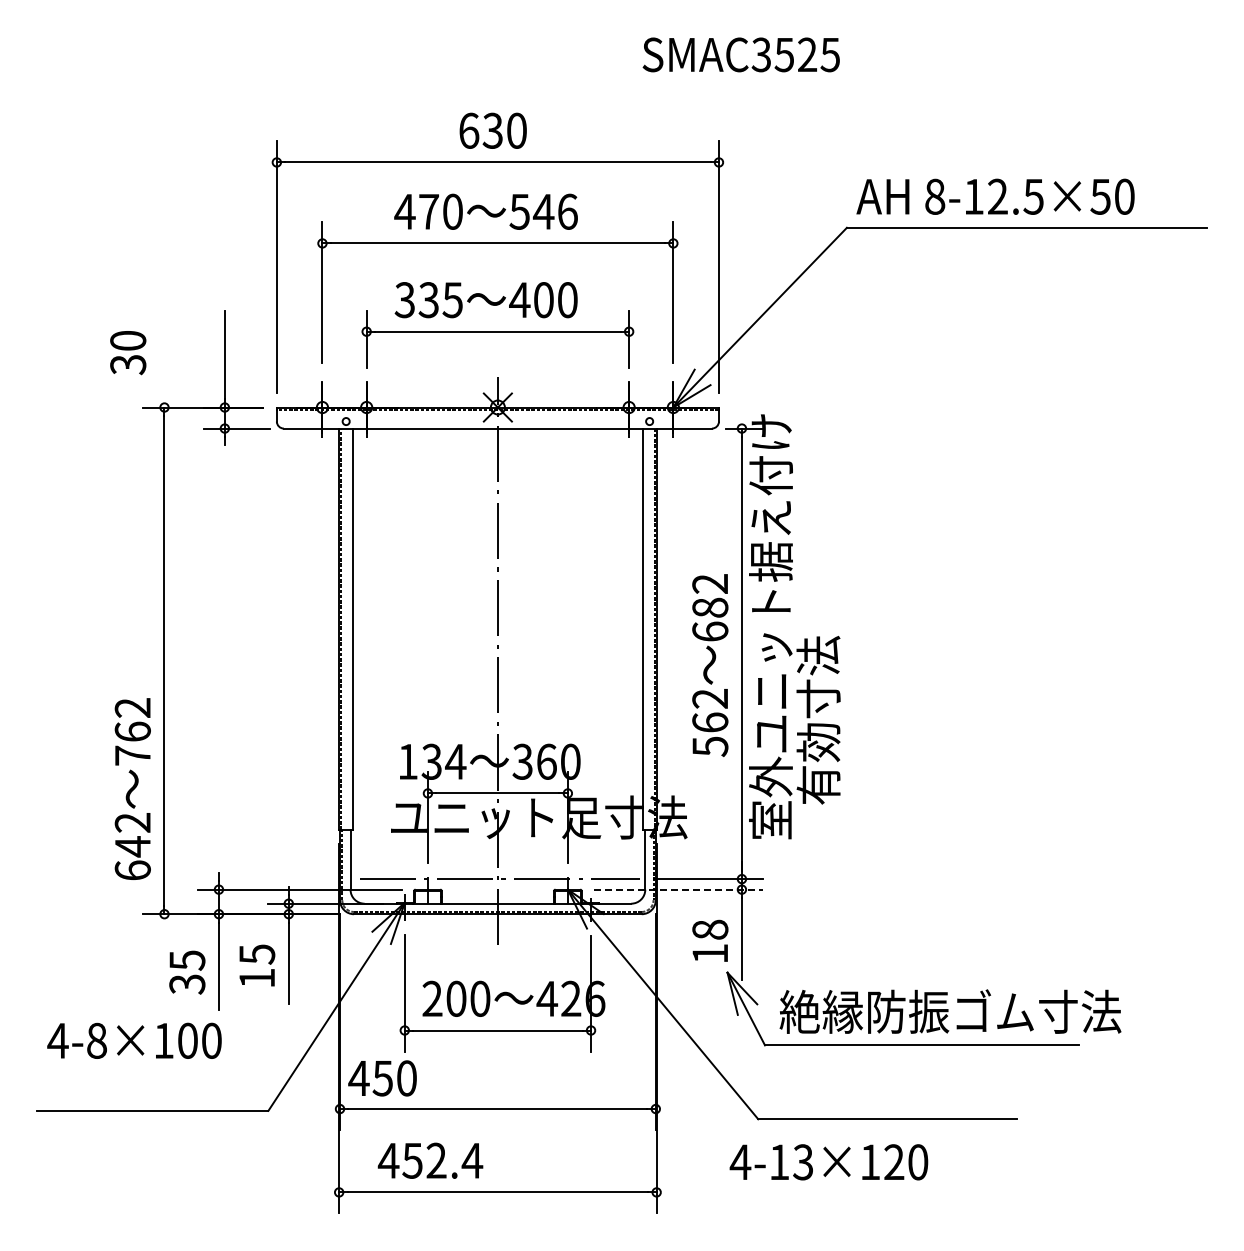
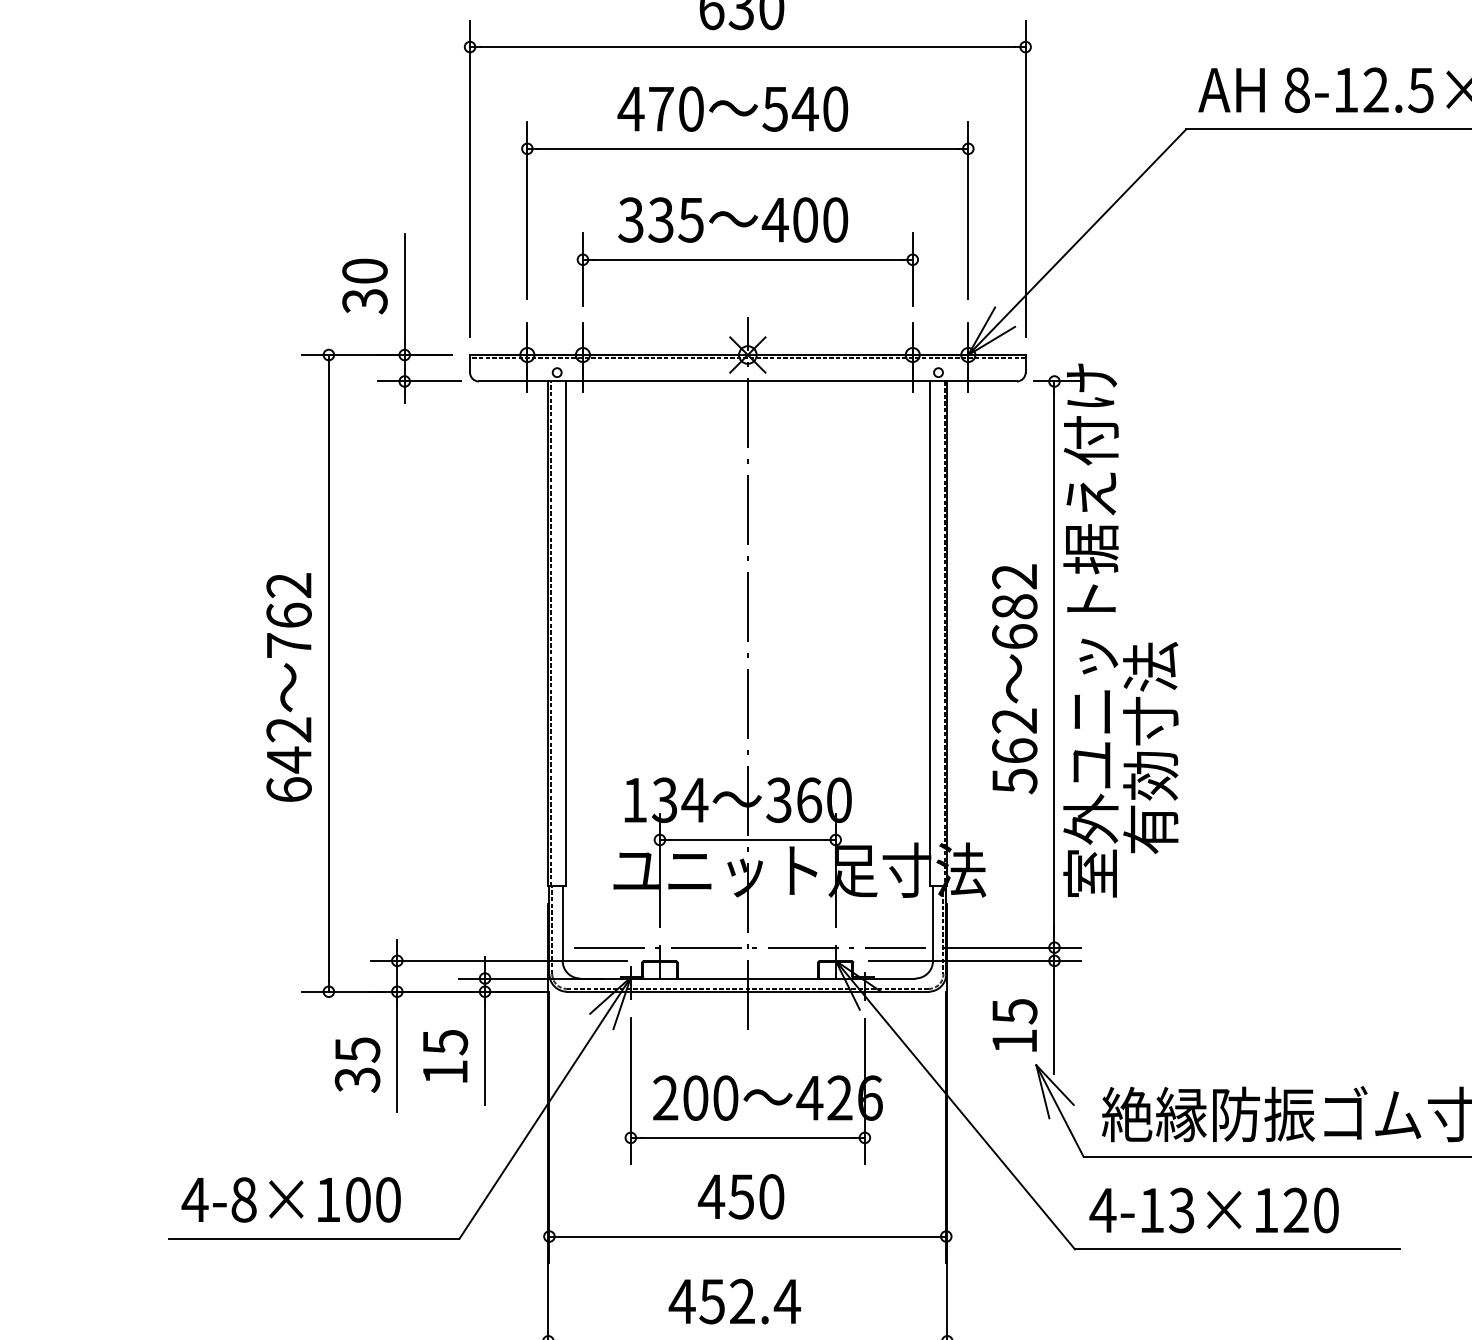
text: (567, 211) -> (835, 108), 546 -> 540
text: (128, 353) -> (365, 287), moved
text: (132, 788) -> (288, 686), moved
line: (679, 889) -> (976, 960), dashed -> solid
text: (710, 929) -> (1014, 1010), 18 -> 15
text: (134, 1040) -> (291, 1199), moved
text: (382, 1078) -> (741, 1196), moved
text: (430, 1160) -> (734, 1301), moved
text: (828, 1162) -> (1213, 1210), moved

